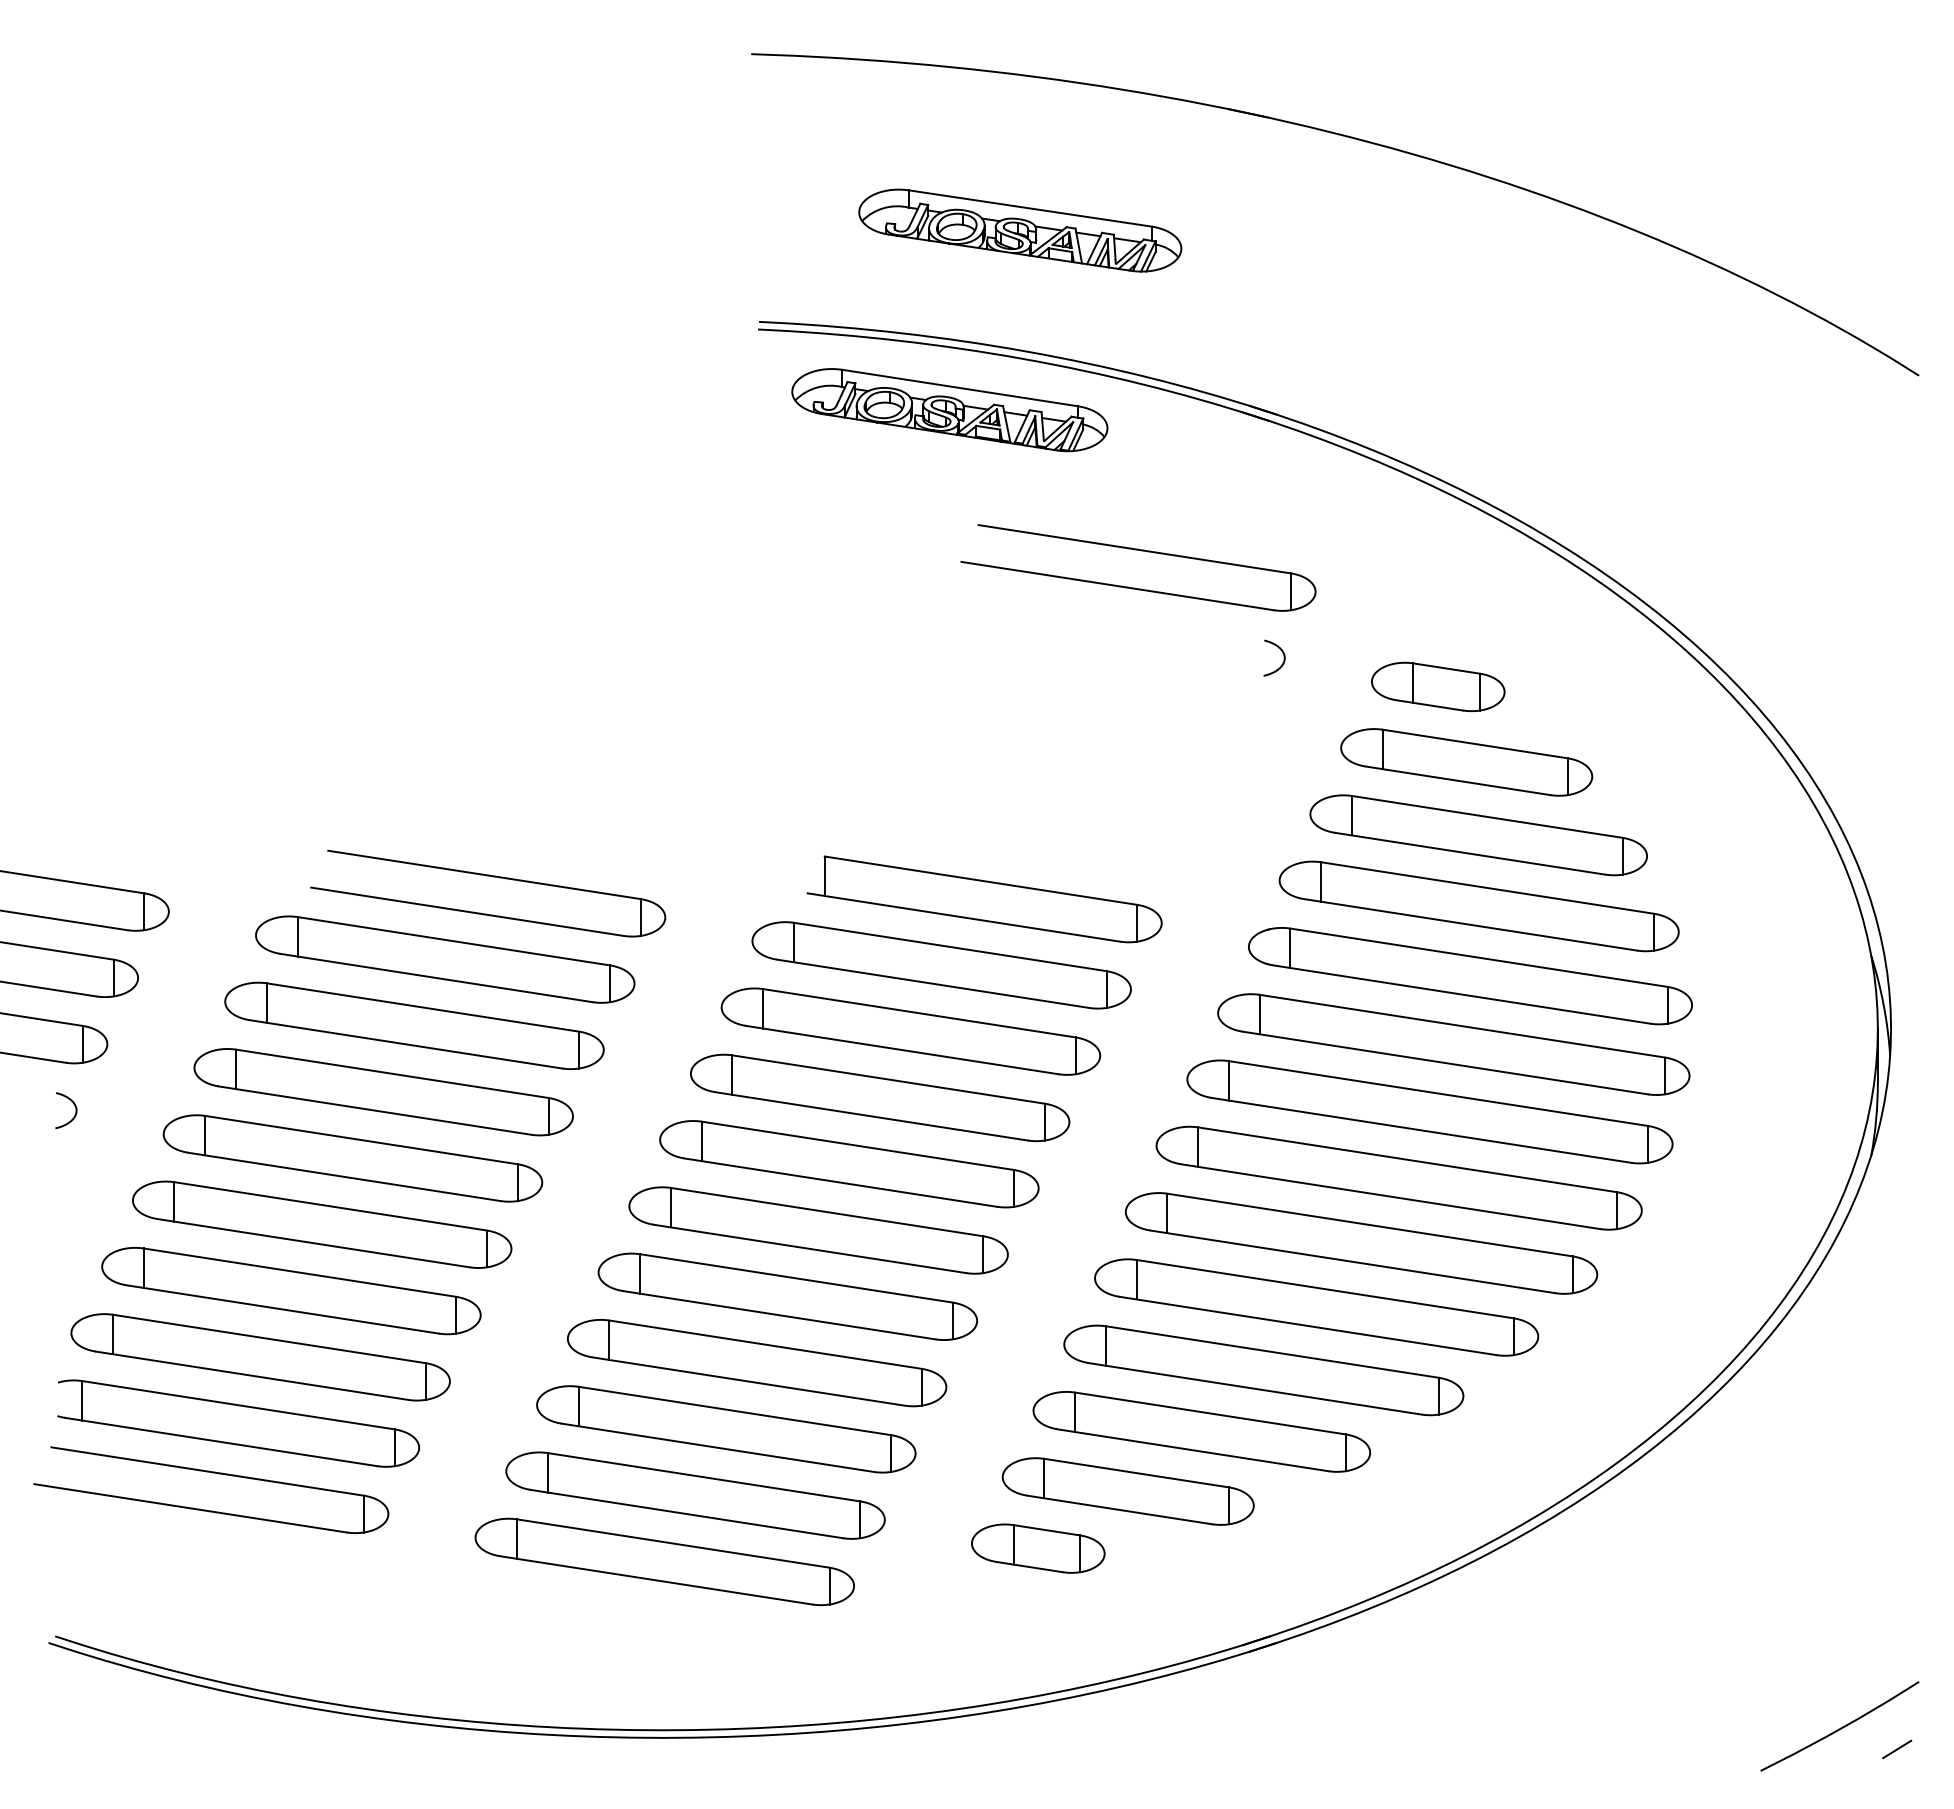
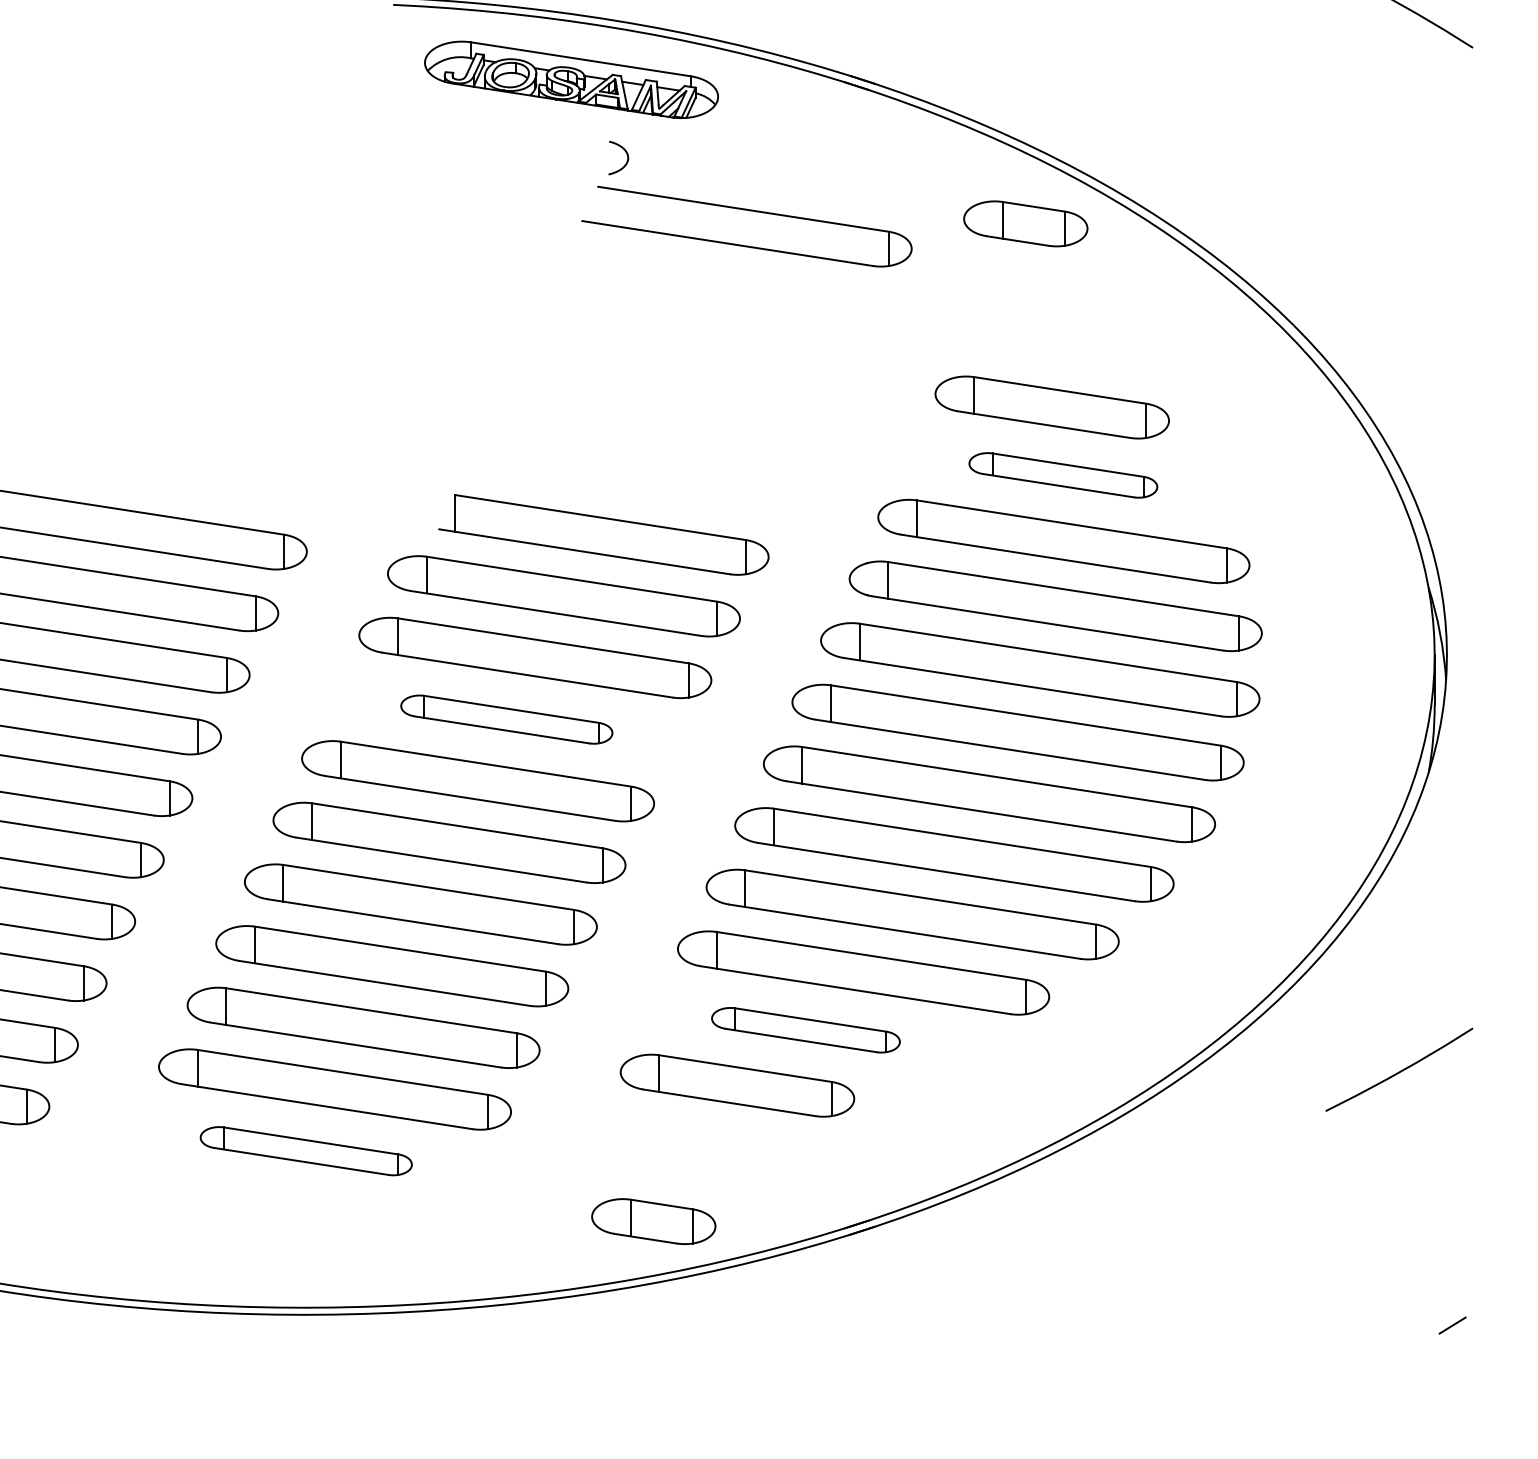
curve: (1282, 653) -> (626, 153), moved
part: (1438, 686) -> (1026, 223), moved
part: (1478, 835) -> (1063, 475), size x0.6
part: (880, 1097) -> (507, 719), size x0.6
part: (1201, 1431) -> (805, 1029), size x0.6
part: (1038, 1548) -> (653, 1221), moved
part: (664, 1561) -> (306, 1150), size x0.6
curve: (1840, 1727) -> (1399, 1070), moved

